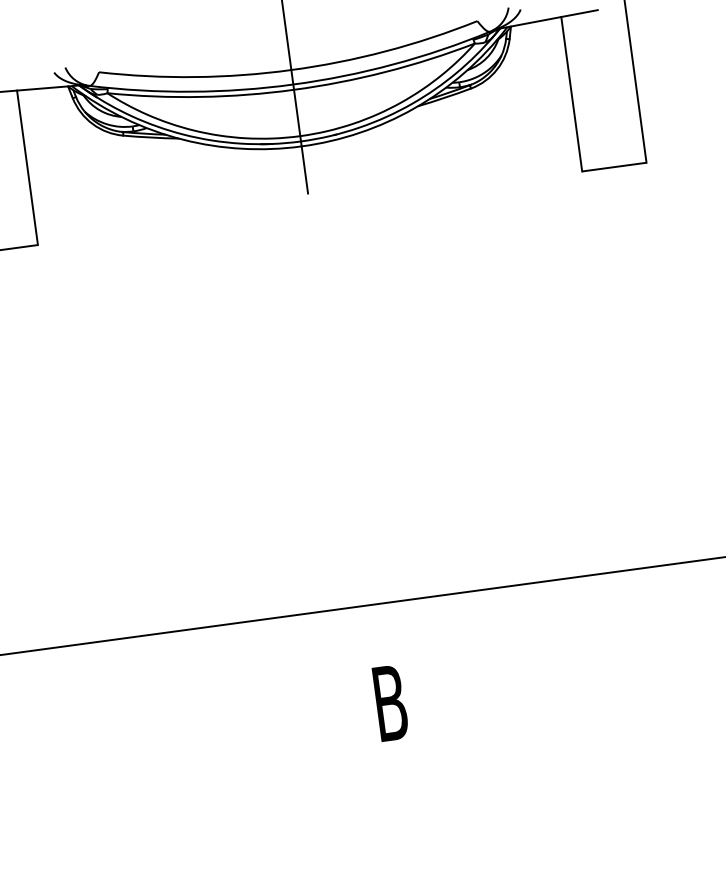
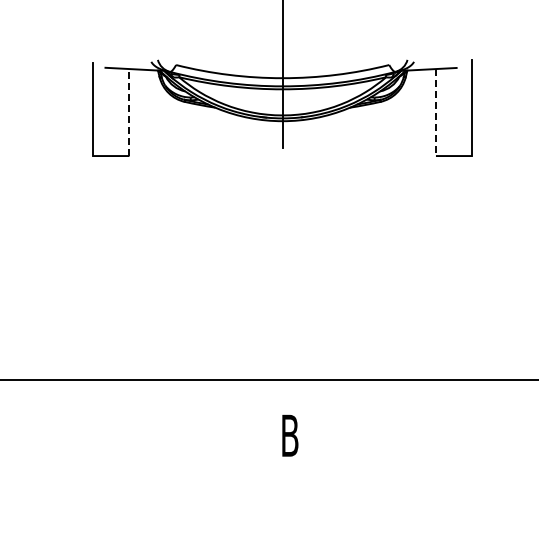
line: (571, 96) -> (435, 113), solid -> dashed
line: (27, 167) -> (129, 112), solid -> dashed

